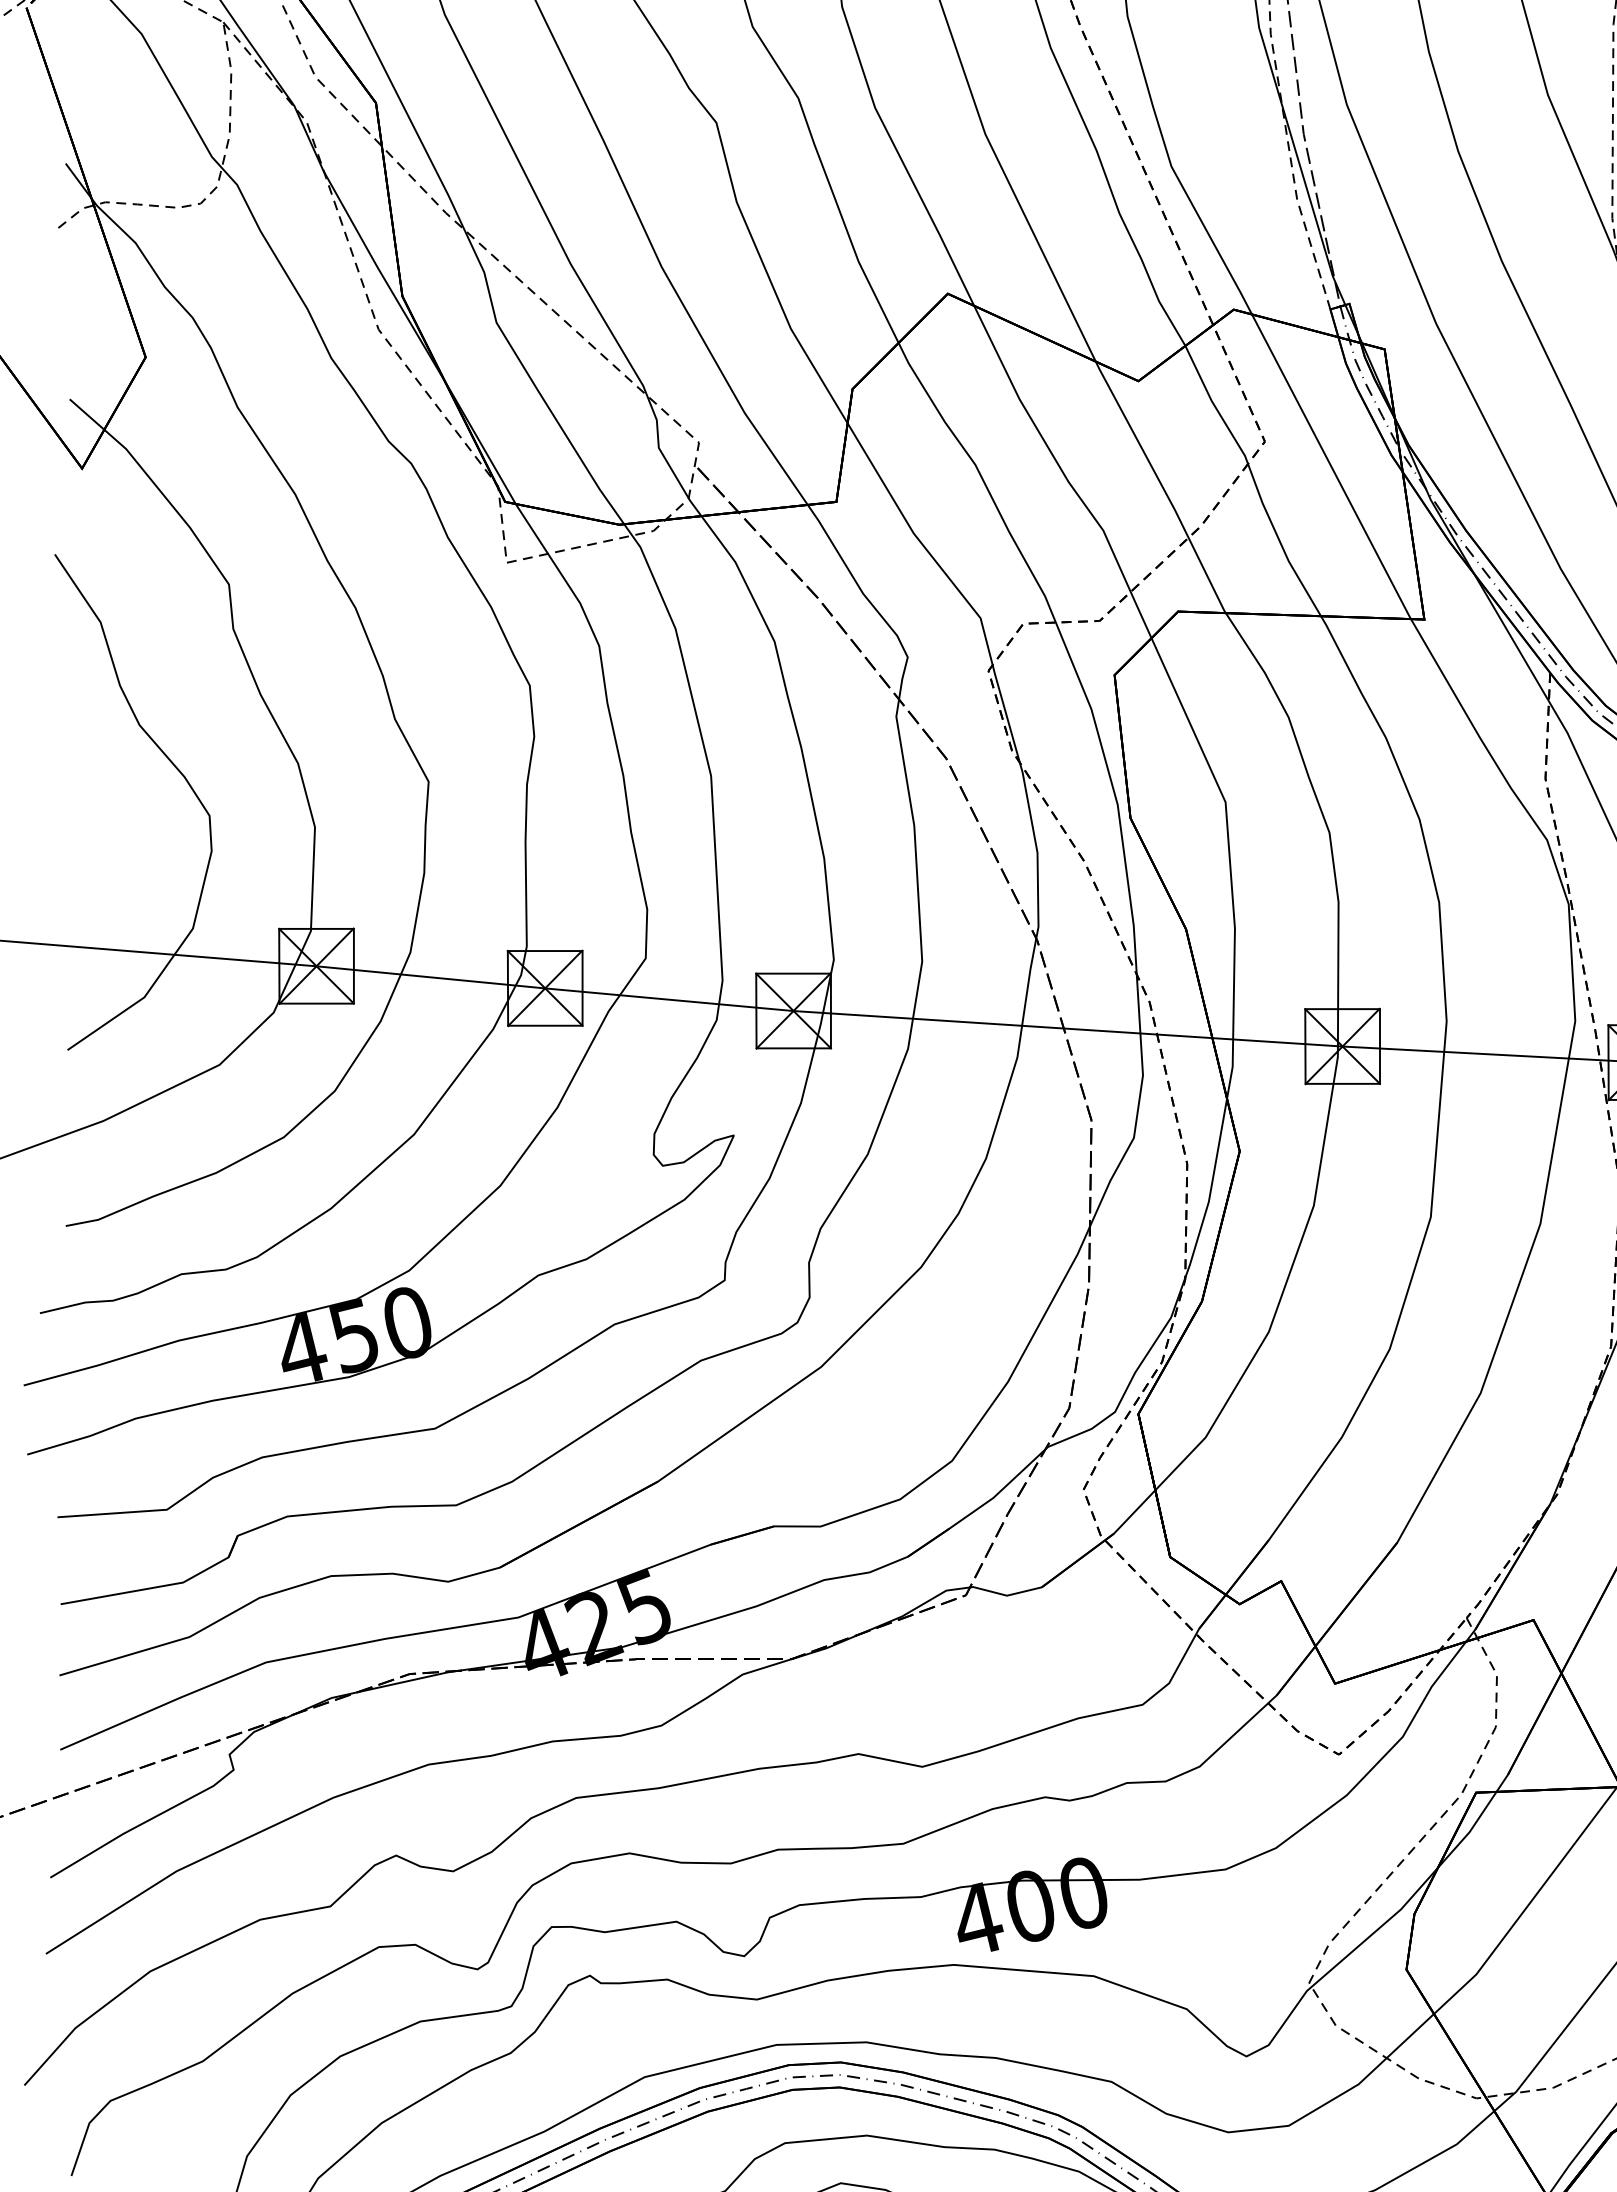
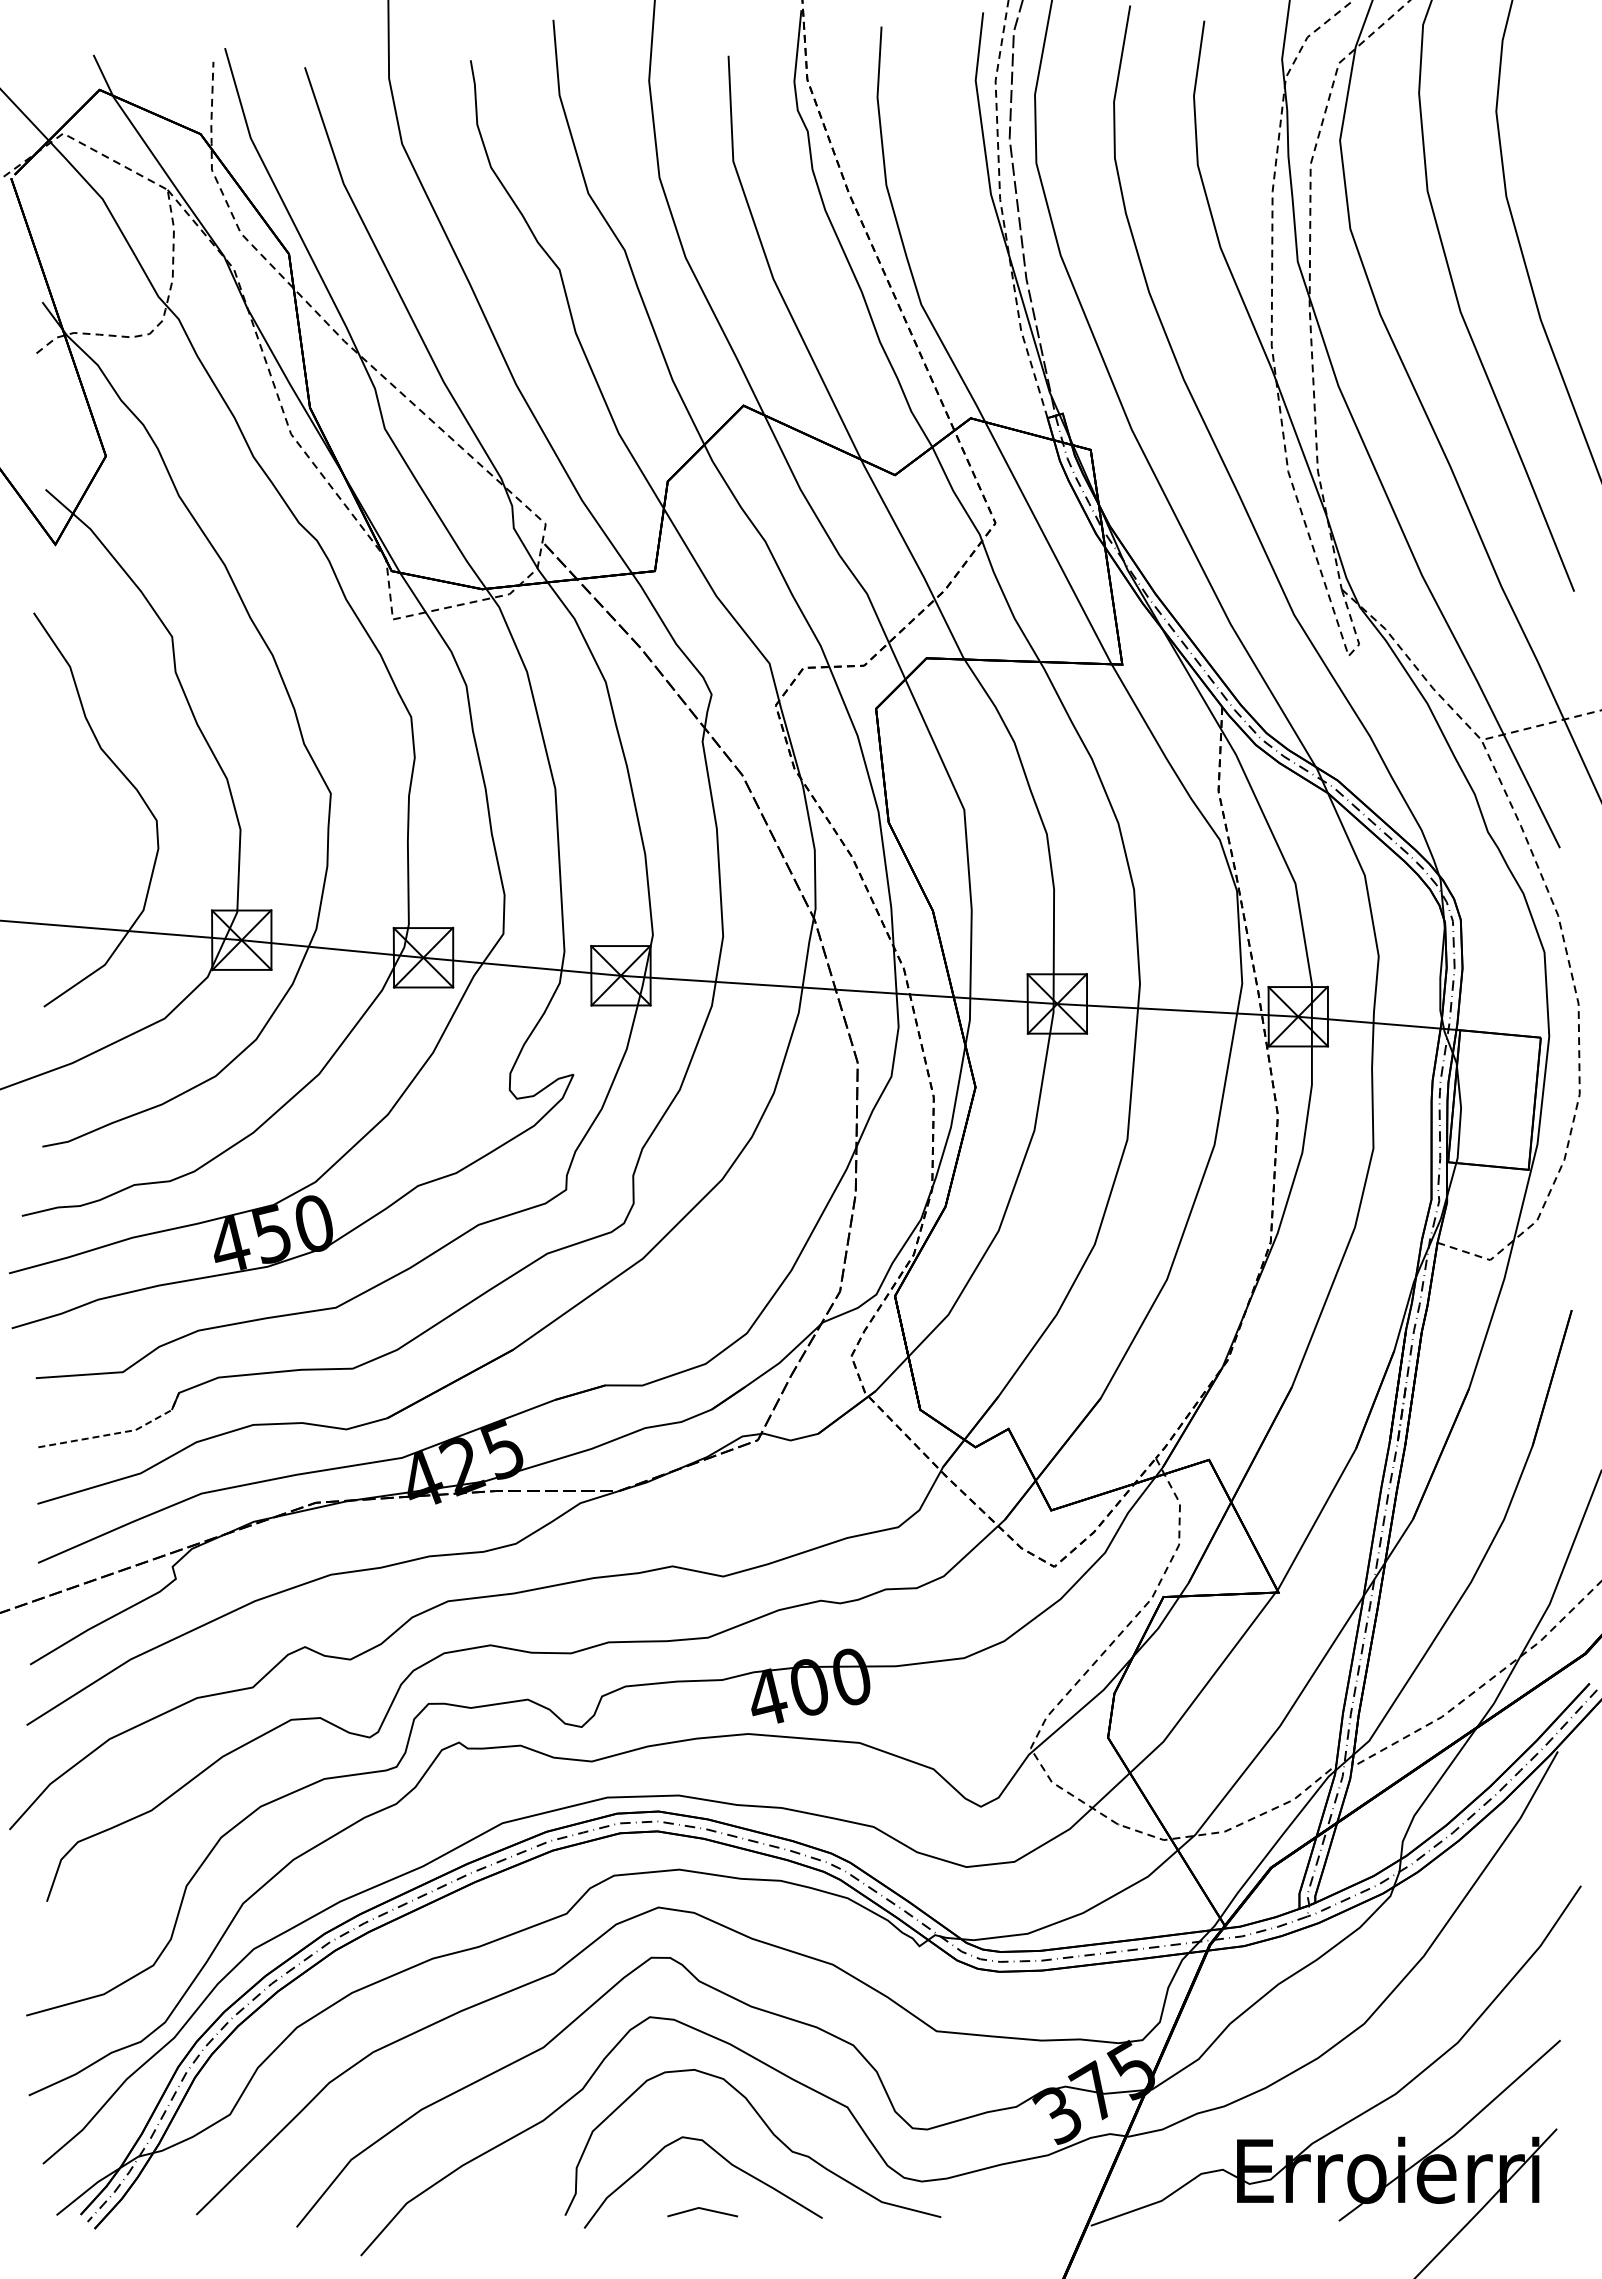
line: (161, 1586) -> (118, 1433), solid -> dashed

